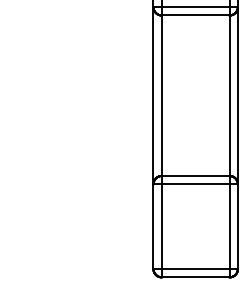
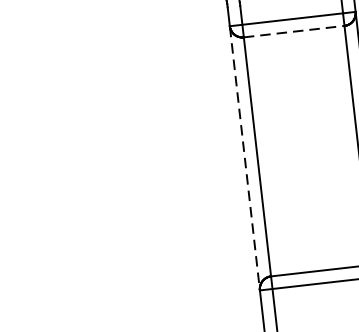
line: (195, 15) -> (293, 31), solid -> dashed
line: (153, 96) -> (245, 159), solid -> dashed

